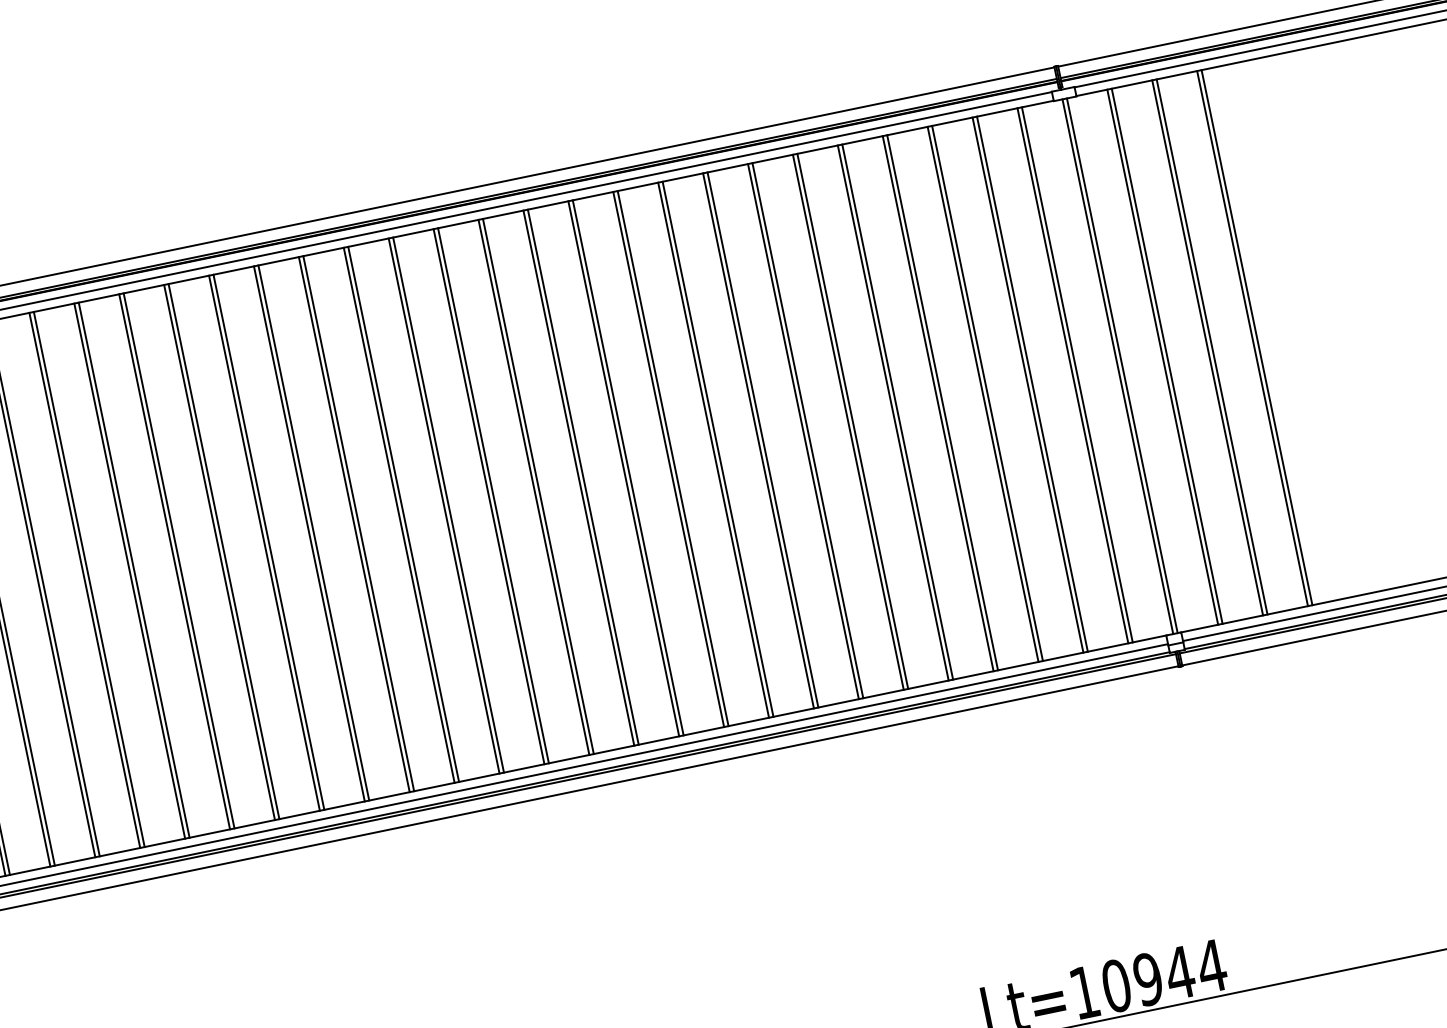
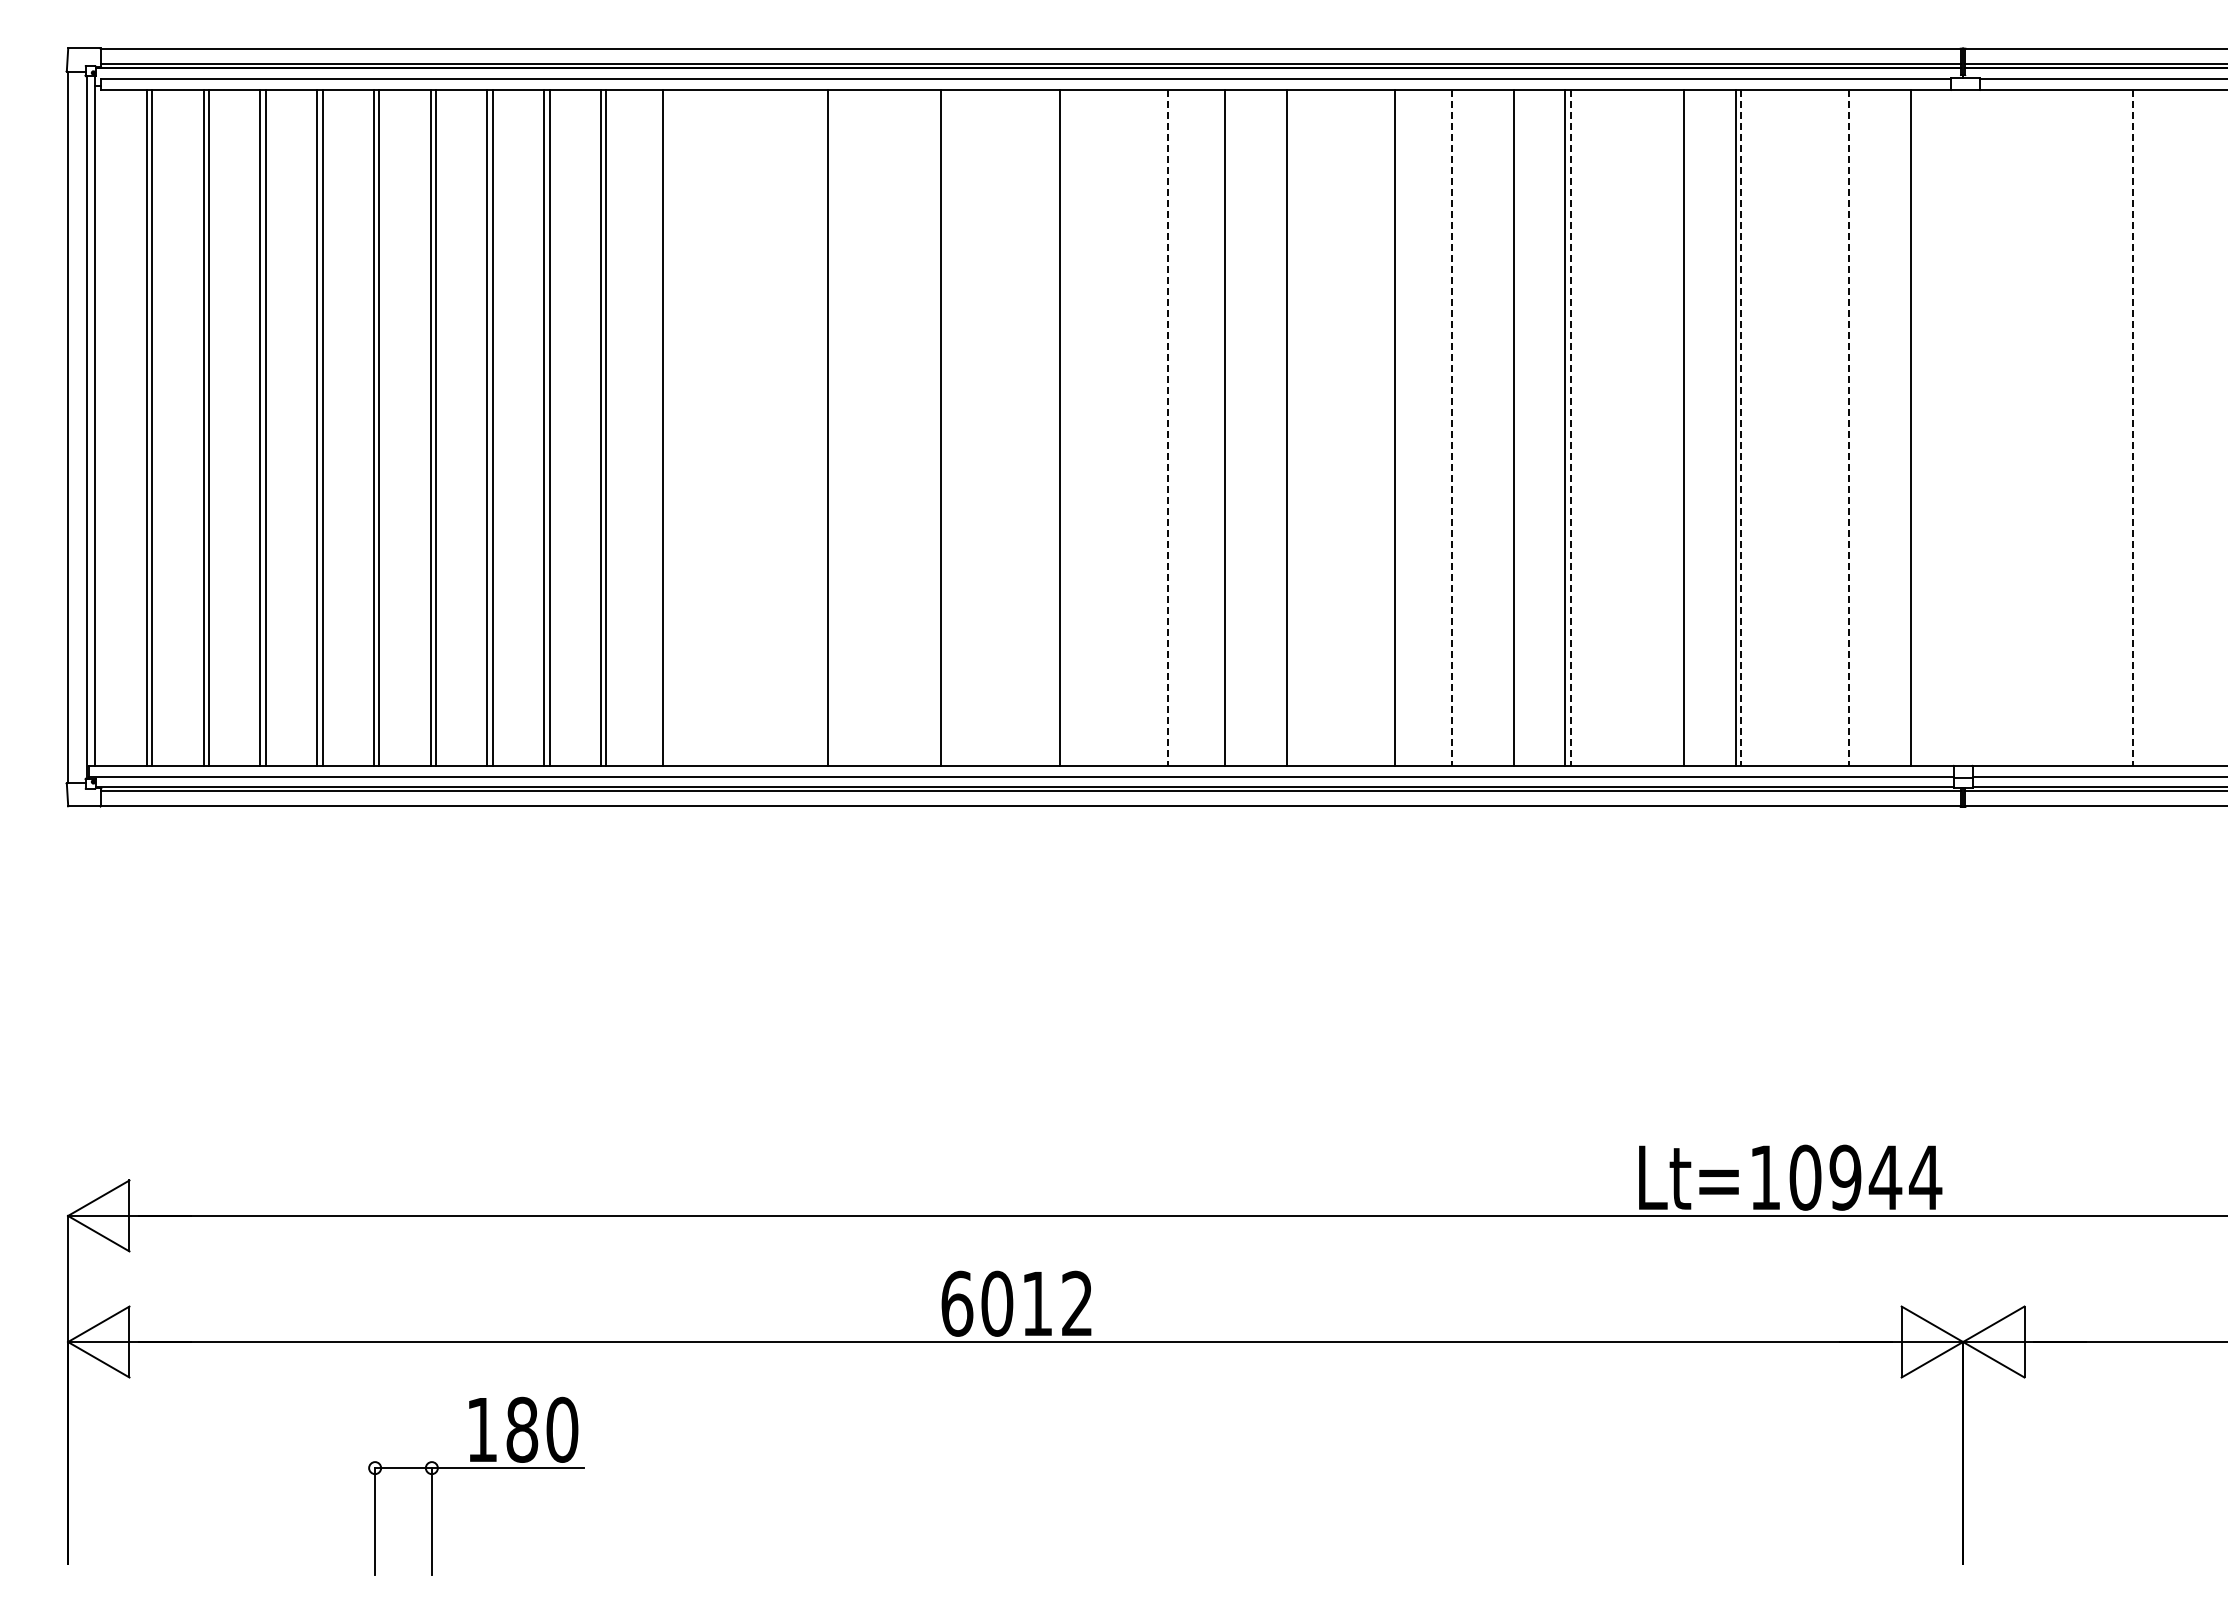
line: (1257, 337) -> (2138, 427), removed
line: (1252, 338) -> (2132, 427), solid -> dashed
line: (1212, 346) -> (2081, 427), removed
line: (1207, 347) -> (2075, 427), removed
line: (1166, 356) -> (2024, 427), removed
line: (1162, 357) -> (2019, 427), removed
line: (1122, 365) -> (1968, 427), removed
line: (1117, 366) -> (1962, 427), removed
line: (1072, 375) -> (1905, 427), removed
line: (1032, 384) -> (1854, 427), removed
line: (1027, 385) -> (1848, 427), solid -> dashed
line: (987, 393) -> (1797, 427), removed
line: (983, 394) -> (1792, 427), removed
line: (942, 402) -> (1741, 427), solid -> dashed
line: (893, 412) -> (1678, 427), removed
line: (852, 421) -> (1627, 427), removed
line: (848, 422) -> (1622, 427), removed
line: (807, 430) -> (1570, 427), solid -> dashed
line: (758, 440) -> (1508, 427), removed
line: (718, 449) -> (1457, 427), removed
line: (713, 450) -> (1451, 427), solid -> dashed
line: (672, 458) -> (1400, 427), removed
line: (627, 467) -> (1343, 427), removed
line: (623, 468) -> (1338, 427), removed
line: (578, 478) -> (1281, 427), removed
line: (538, 486) -> (1230, 427), removed
line: (493, 495) -> (1173, 427), removed
line: (489, 496) -> (1168, 427), solid -> dashed
line: (448, 504) -> (1117, 427), removed
line: (444, 505) -> (1111, 427), removed
line: (399, 515) -> (1054, 427), removed
line: (358, 523) -> (1003, 427), removed
line: (353, 524) -> (997, 427), removed
line: (313, 532) -> (946, 427), removed
line: (269, 542) -> (890, 427), removed
line: (264, 543) -> (884, 427), removed
line: (224, 551) -> (833, 427), removed
line: (179, 560) -> (776, 427), removed
line: (174, 561) -> (770, 427), removed
line: (129, 570) -> (714, 427), removed
line: (133, 570) -> (719, 427), removed
line: (84, 580) -> (657, 427), removed

